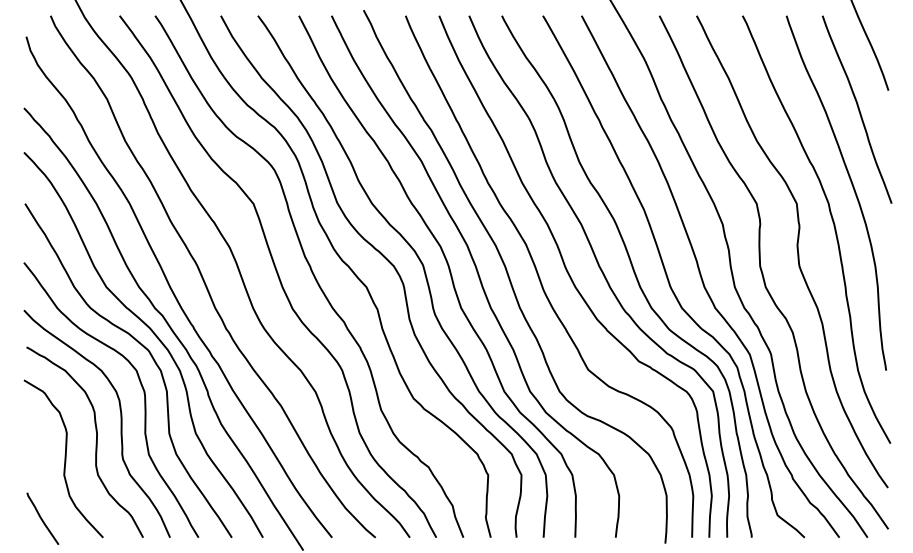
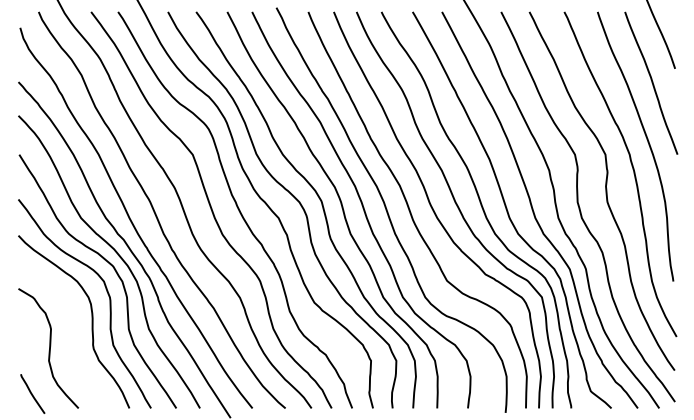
curve: (95, 442) -> (72, 336), removed

